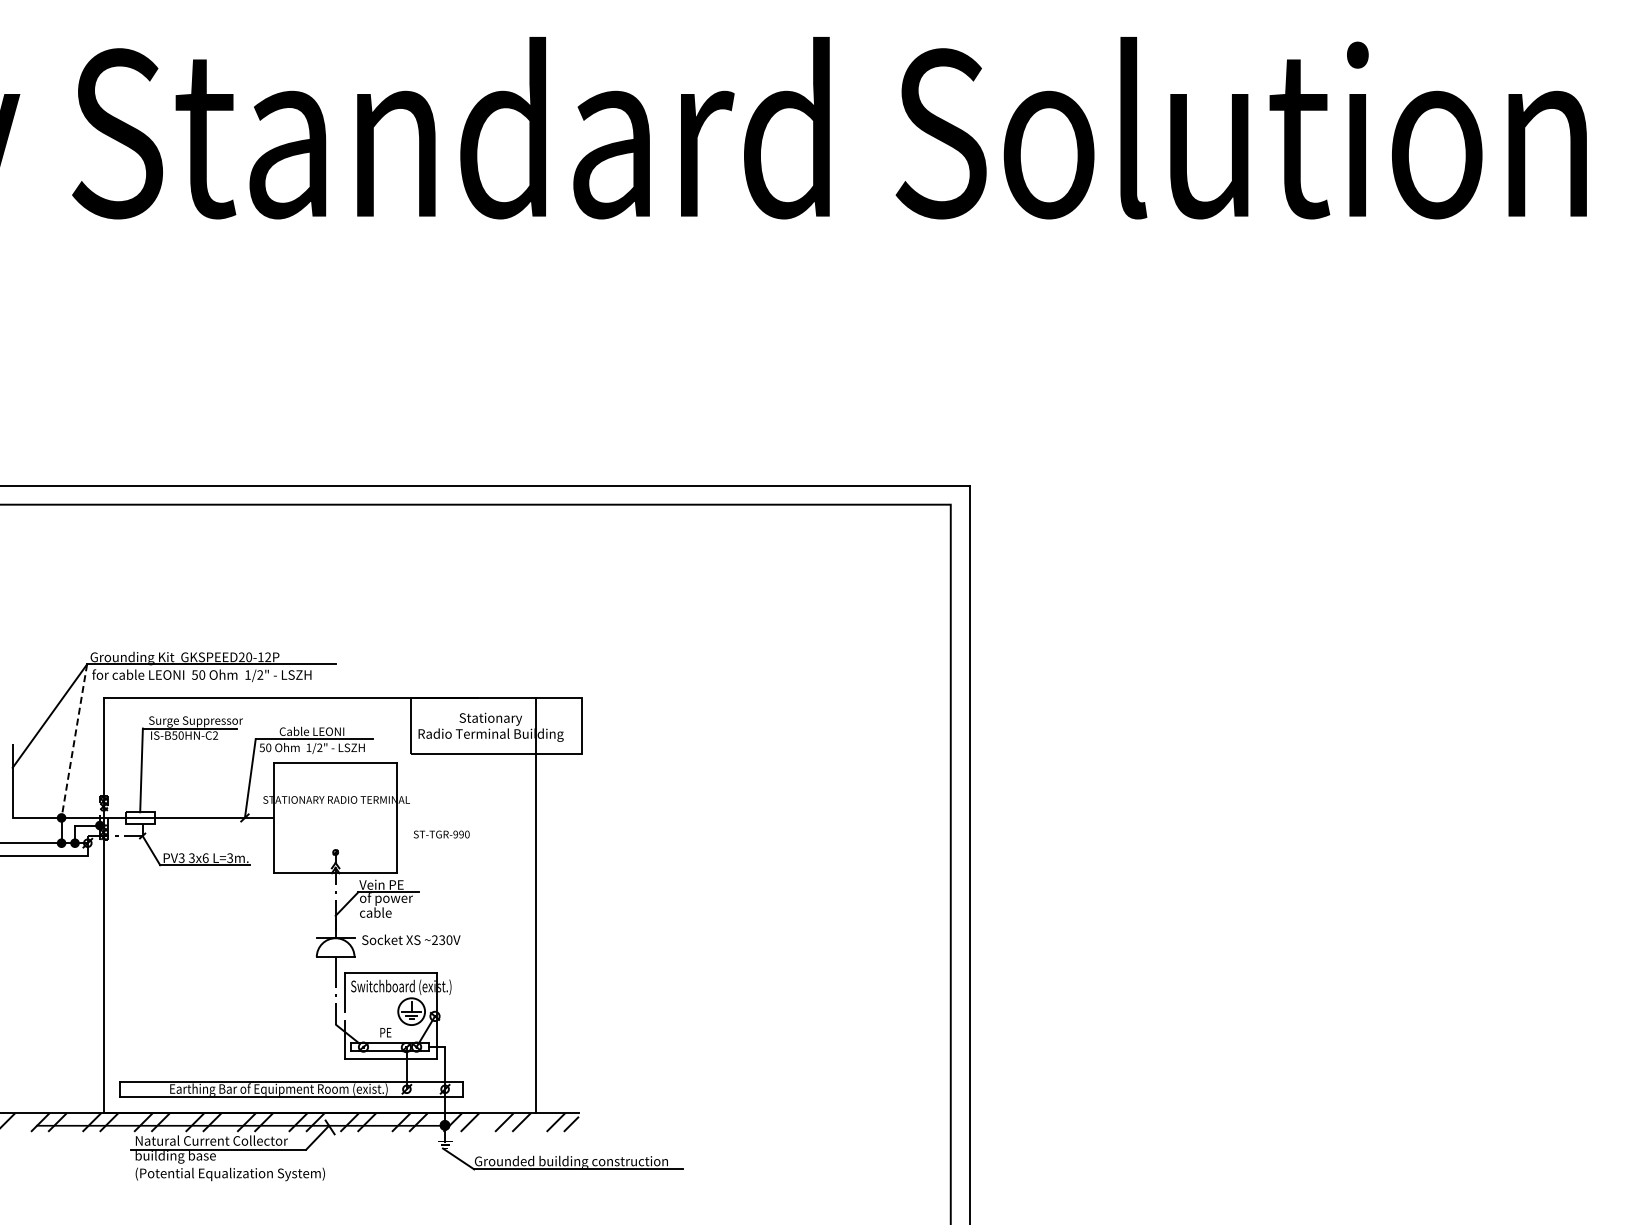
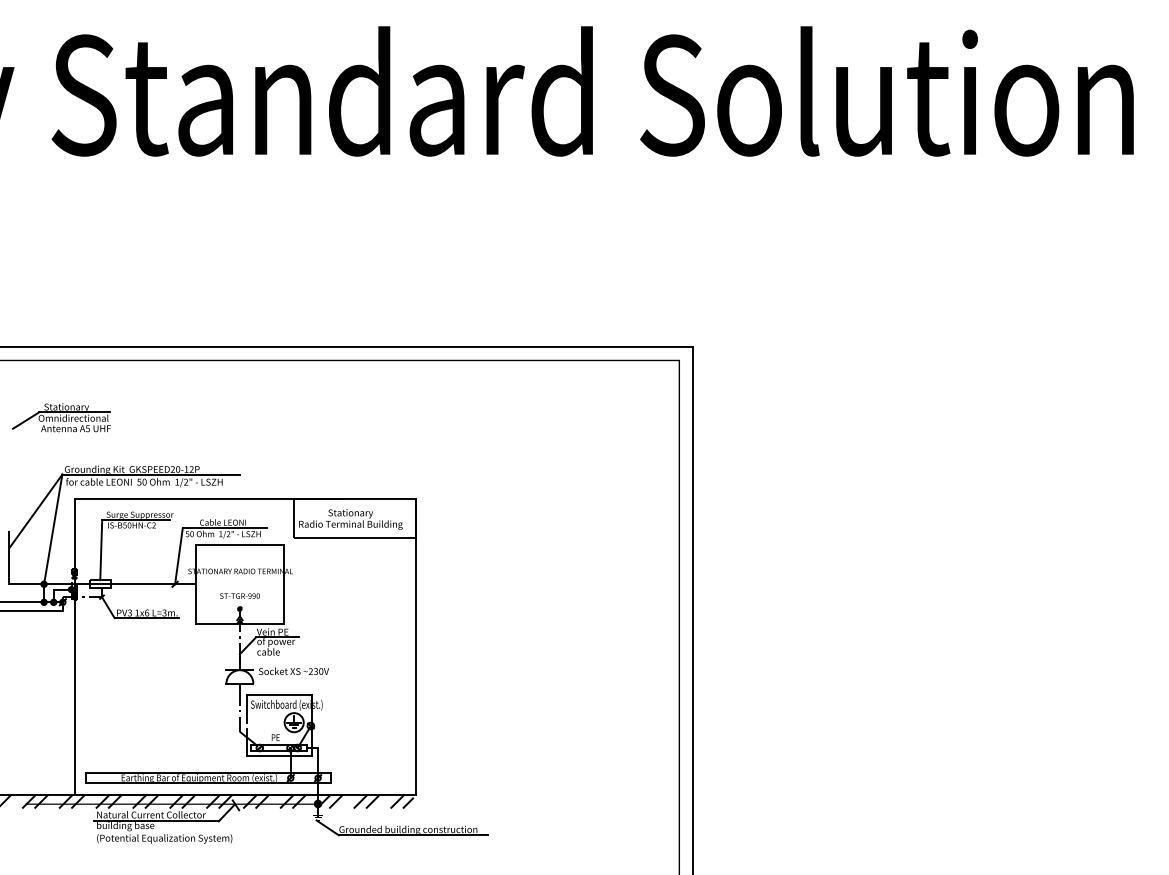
part: (86, 584) -> (61, 417), added
line: (74, 741) -> (53, 529), dashed -> solid
text: (441, 834) -> (239, 596), moved
text: (191, 858) -> (136, 613), 3x6 -> 1x6
line: (535, 905) -> (415, 646), moved

